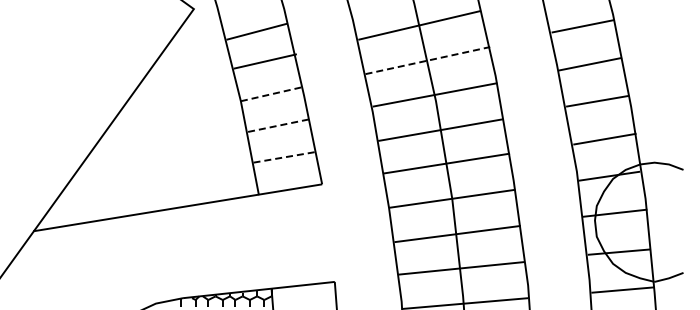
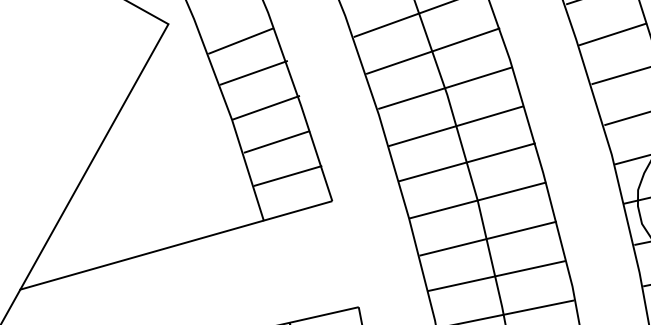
line: (427, 60) -> (432, 51), dashed -> solid
line: (272, 93) -> (265, 107), dashed -> solid
line: (279, 125) -> (277, 141), dashed -> solid
line: (285, 157) -> (288, 176), dashed -> solid

